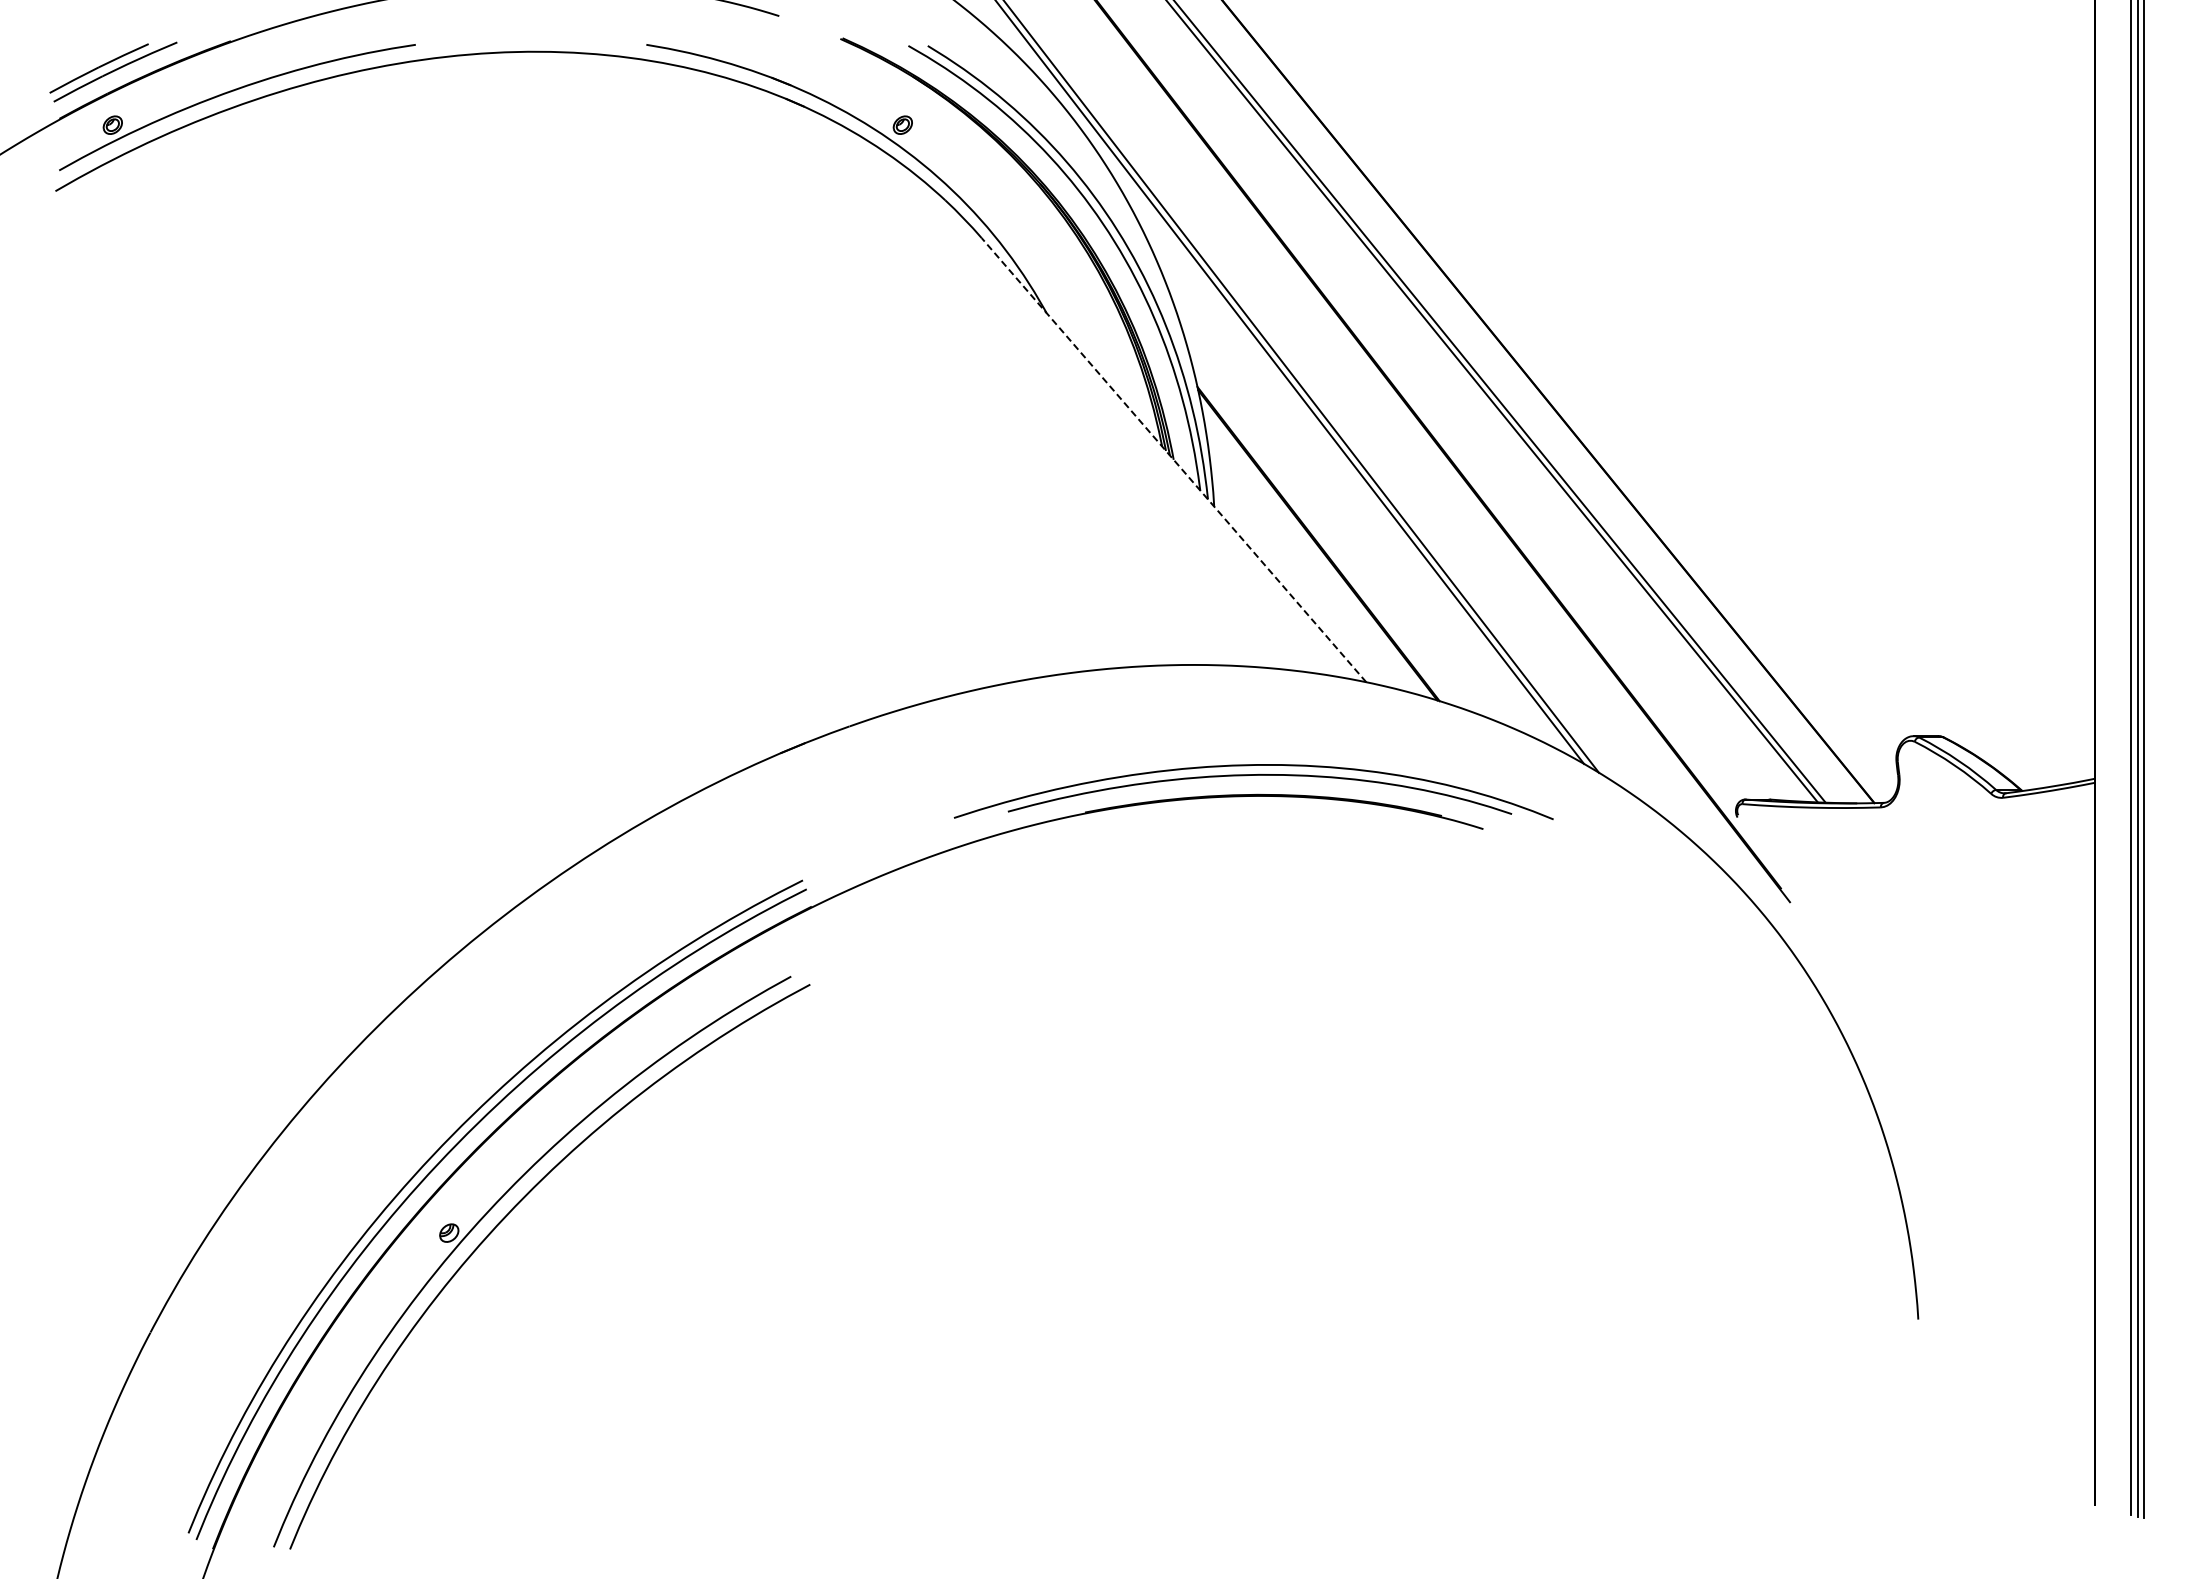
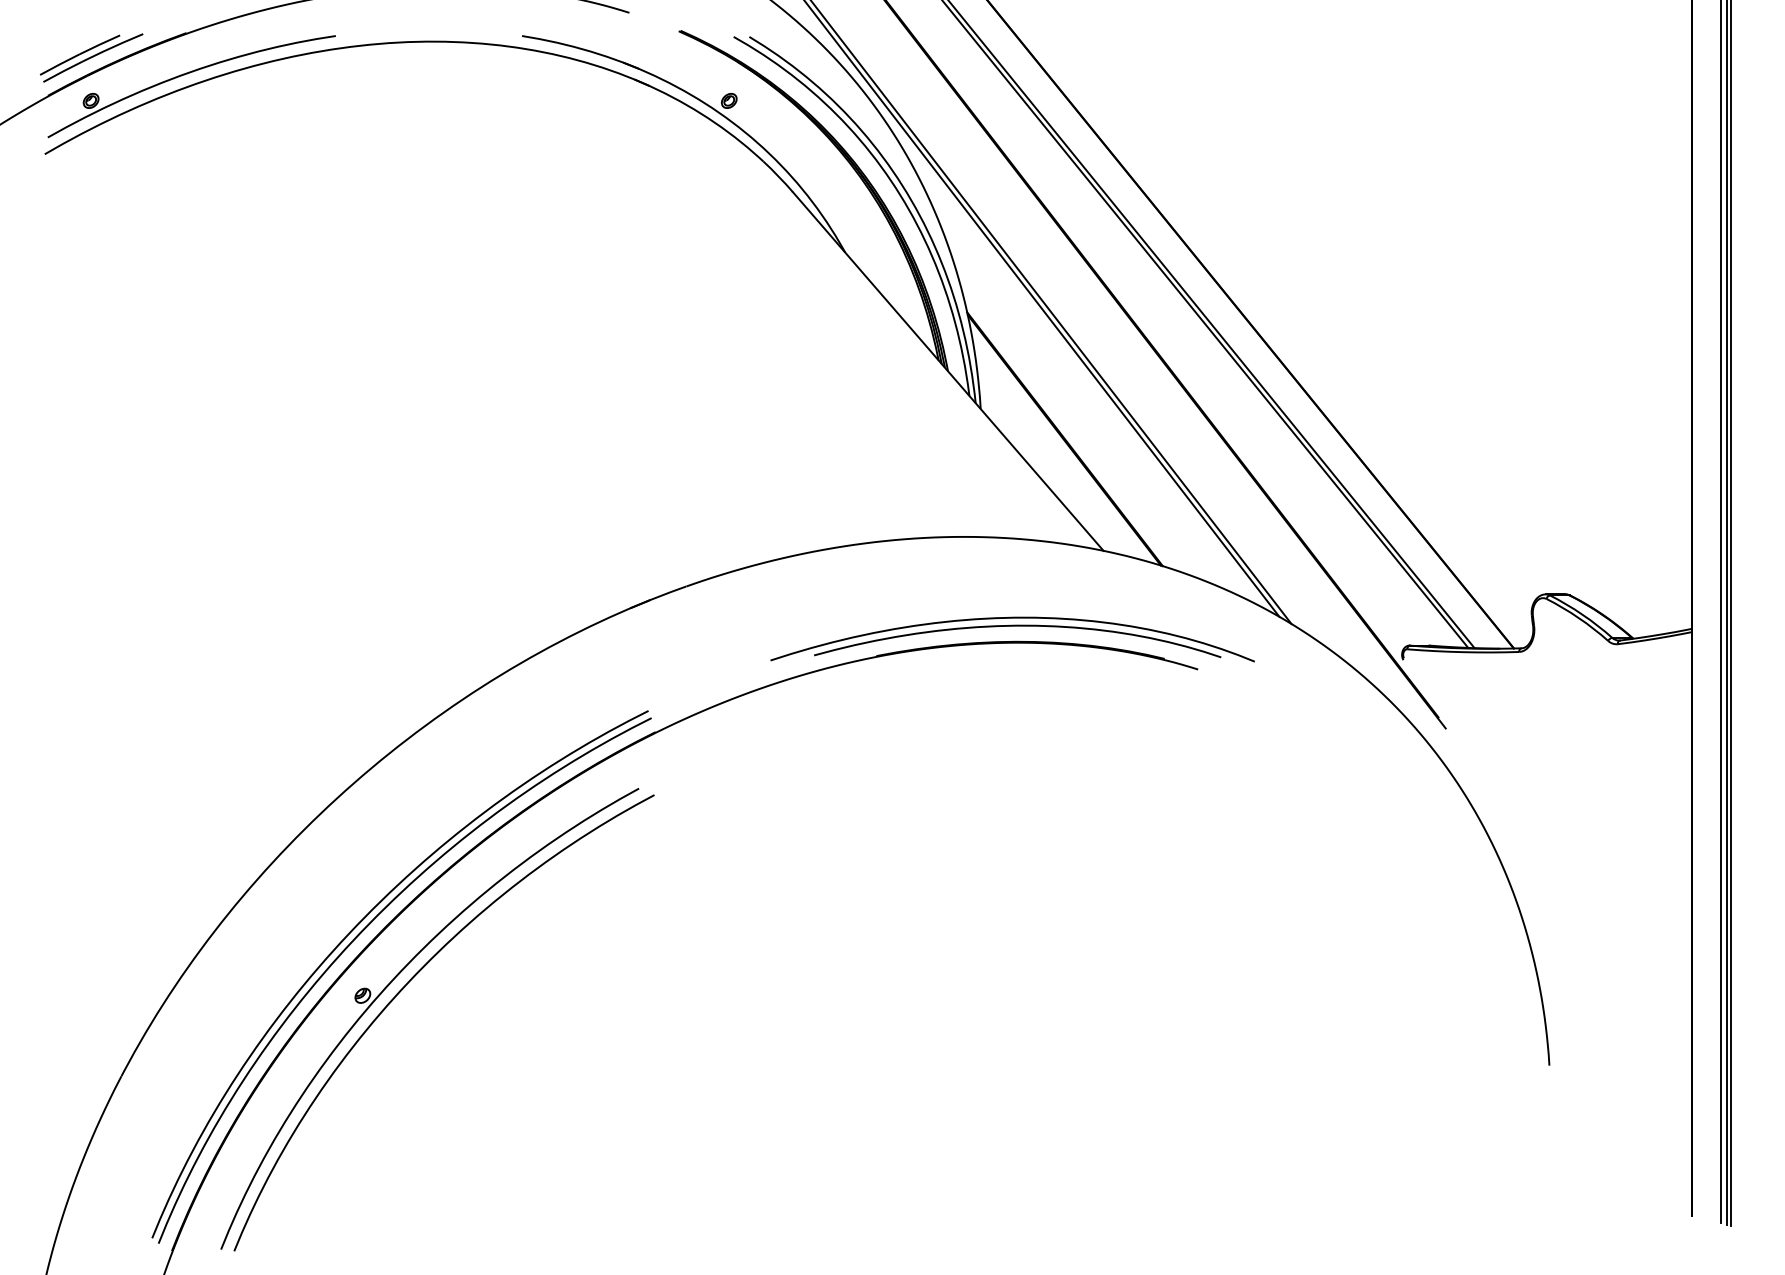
line: (1173, 460) -> (947, 371), dashed -> solid

